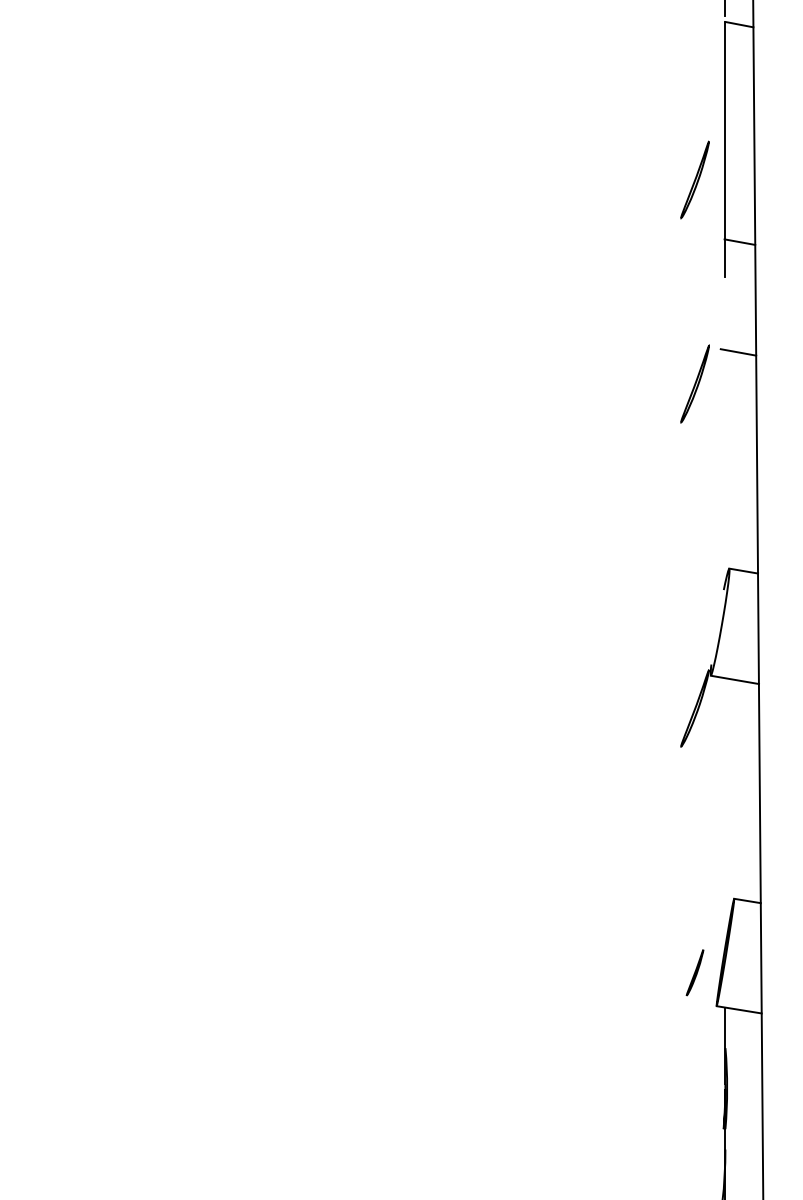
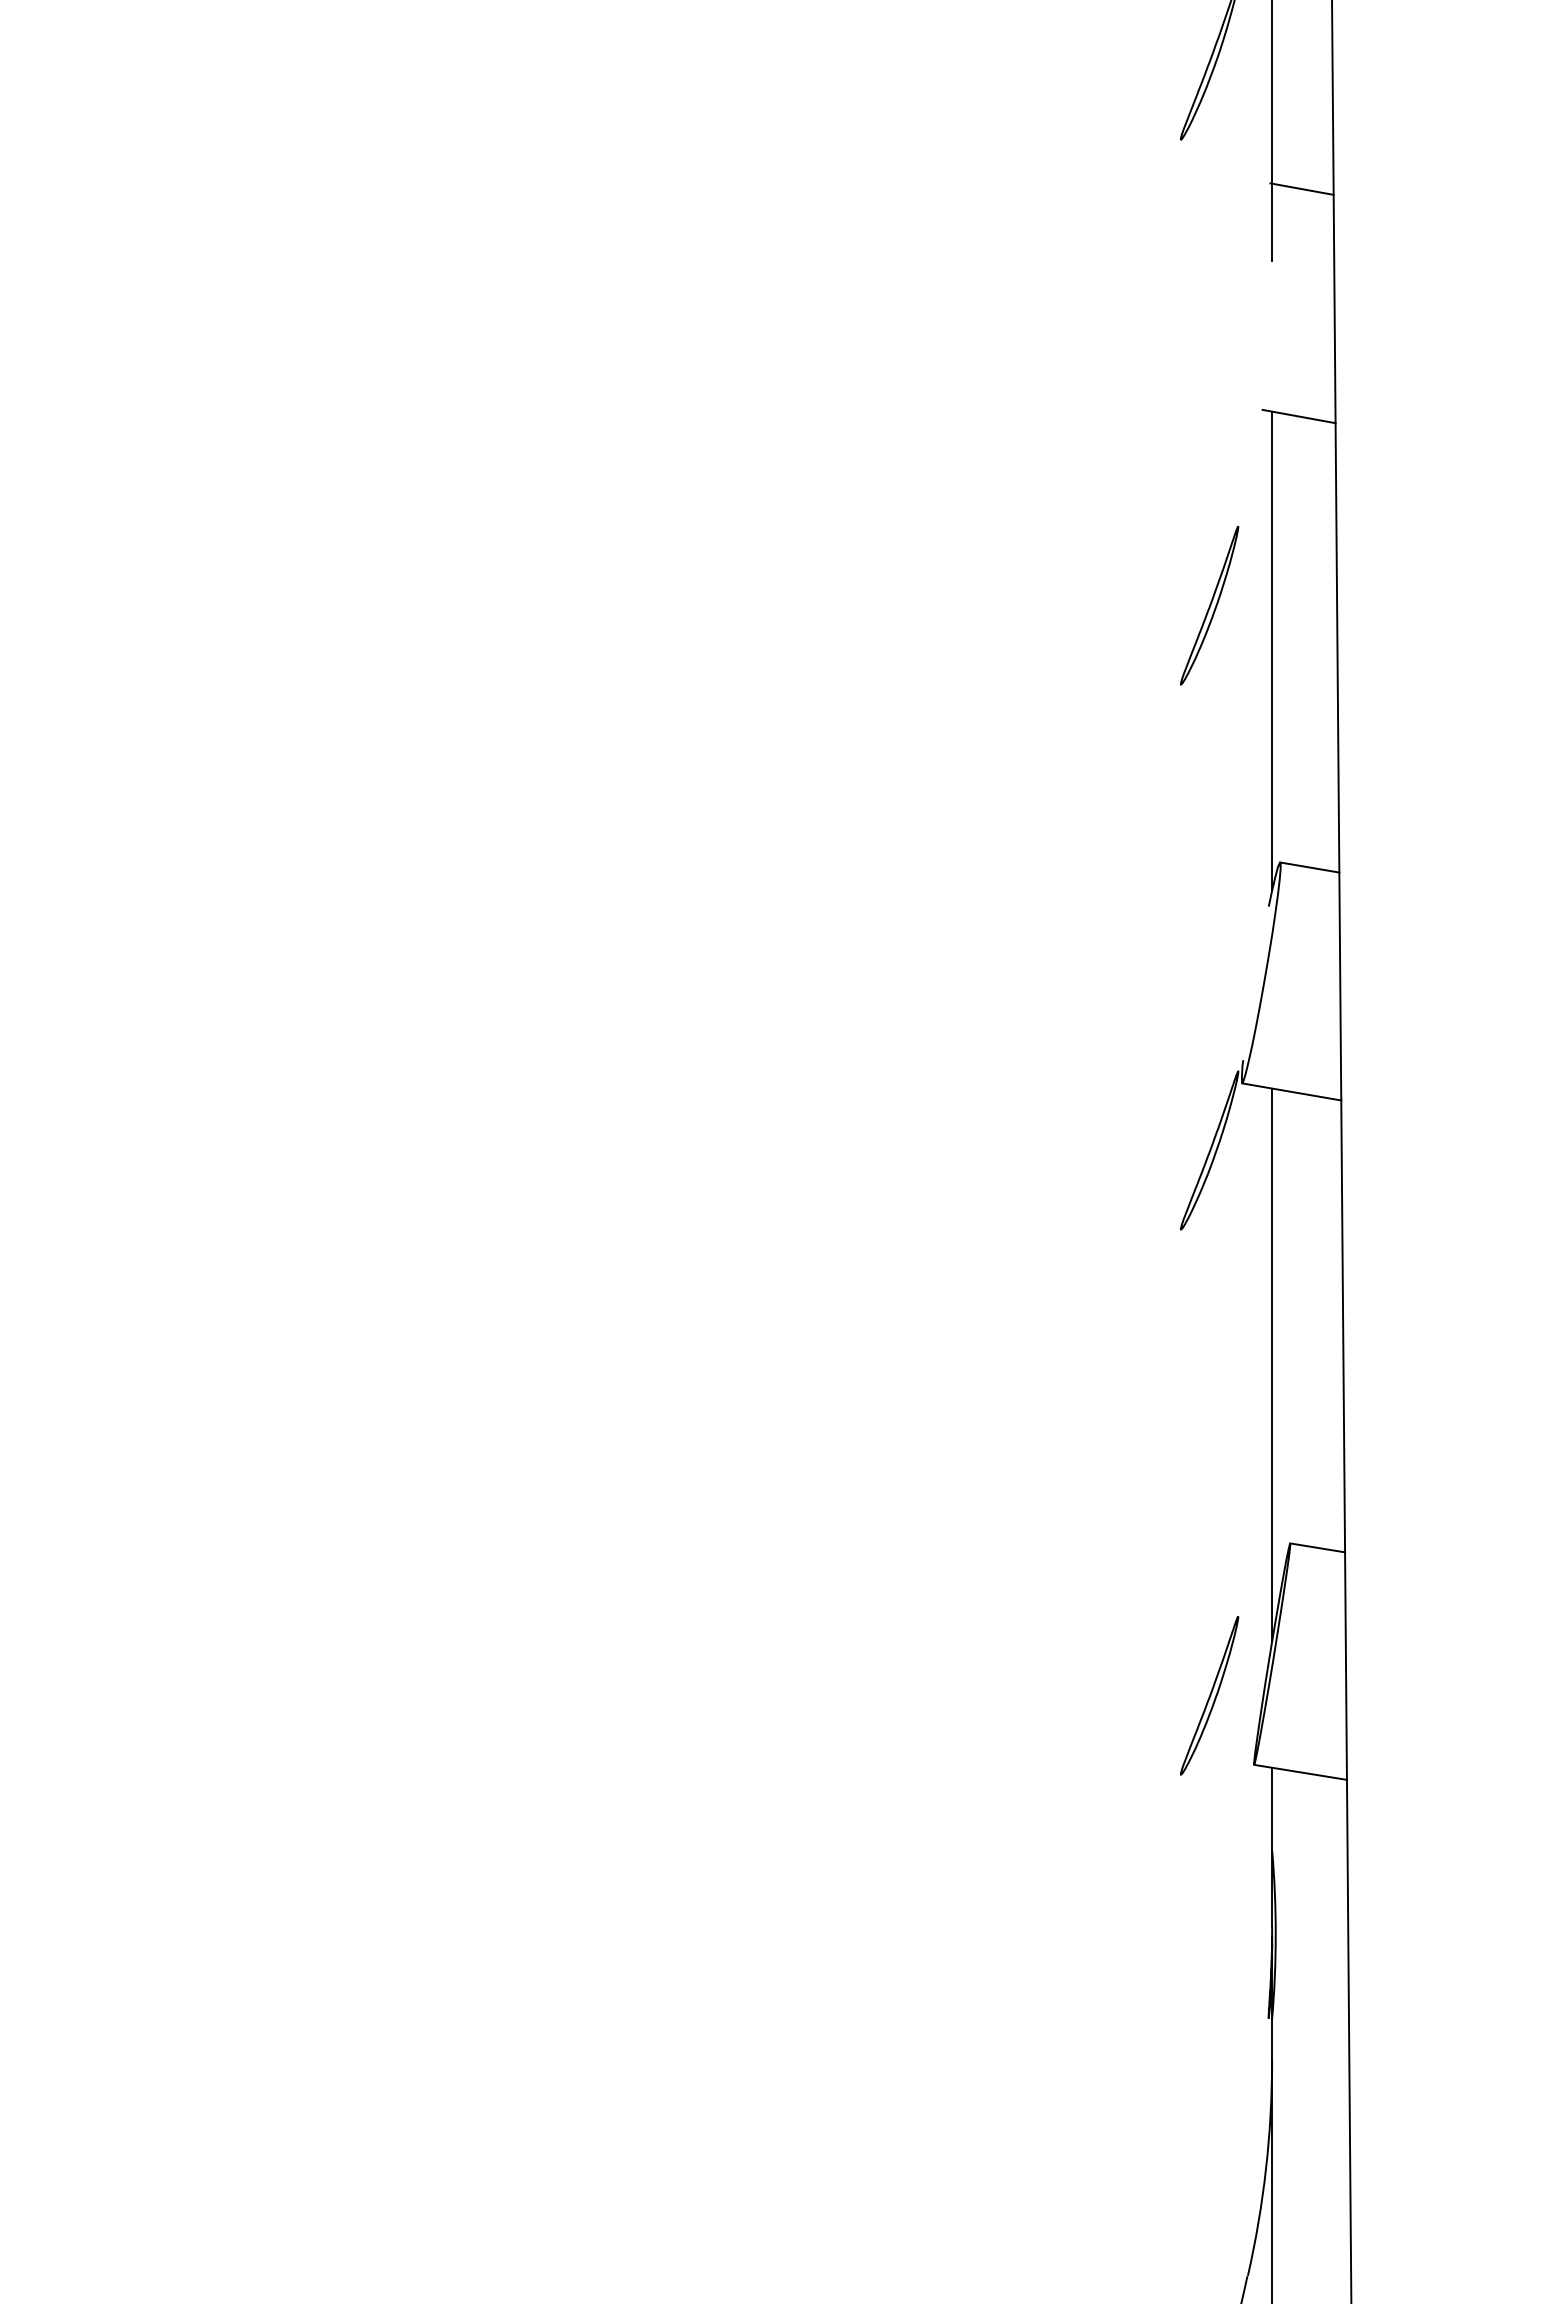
part: (694, 383) -> (1208, 604), moved
line: (725, 466) -> (1272, 651), added
line: (725, 812) -> (1272, 1365), added
part: (694, 972) -> (1208, 1695), size x1.67

